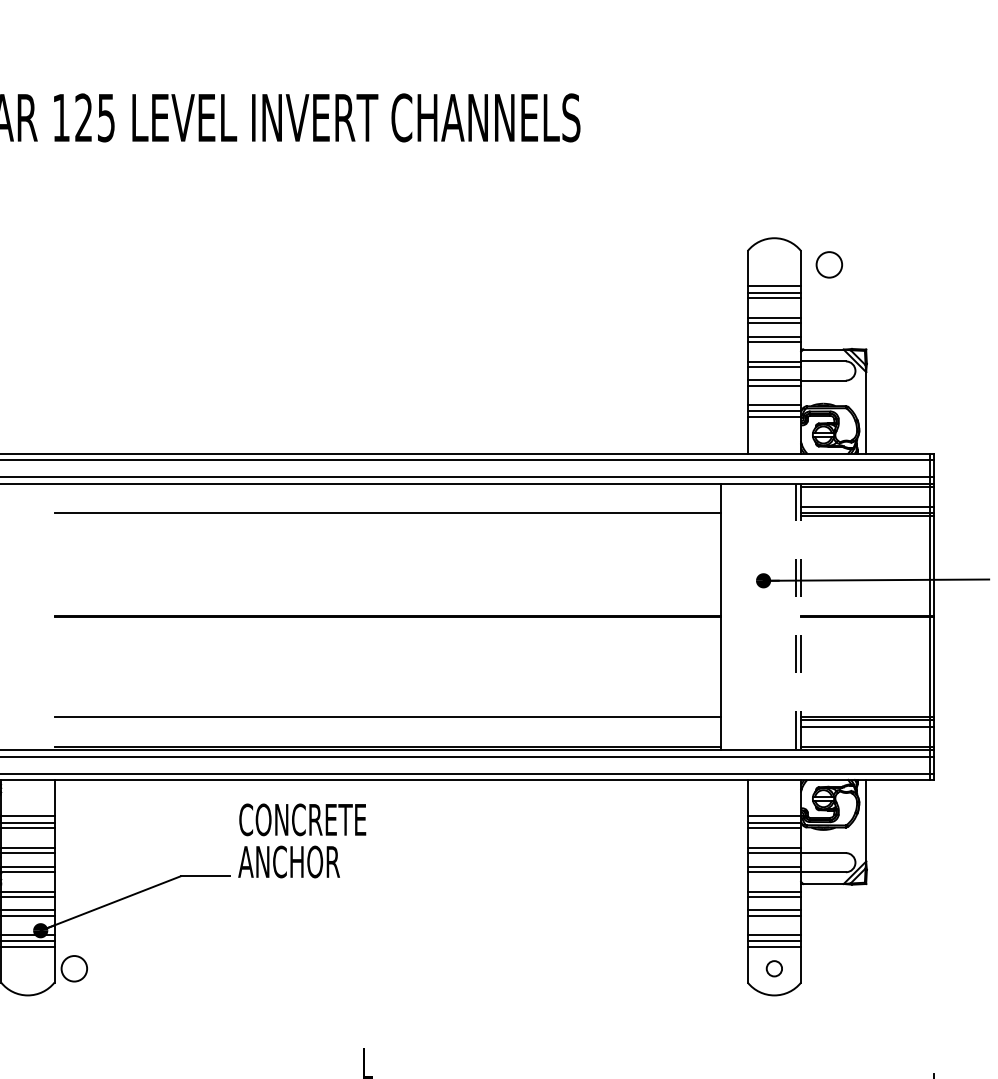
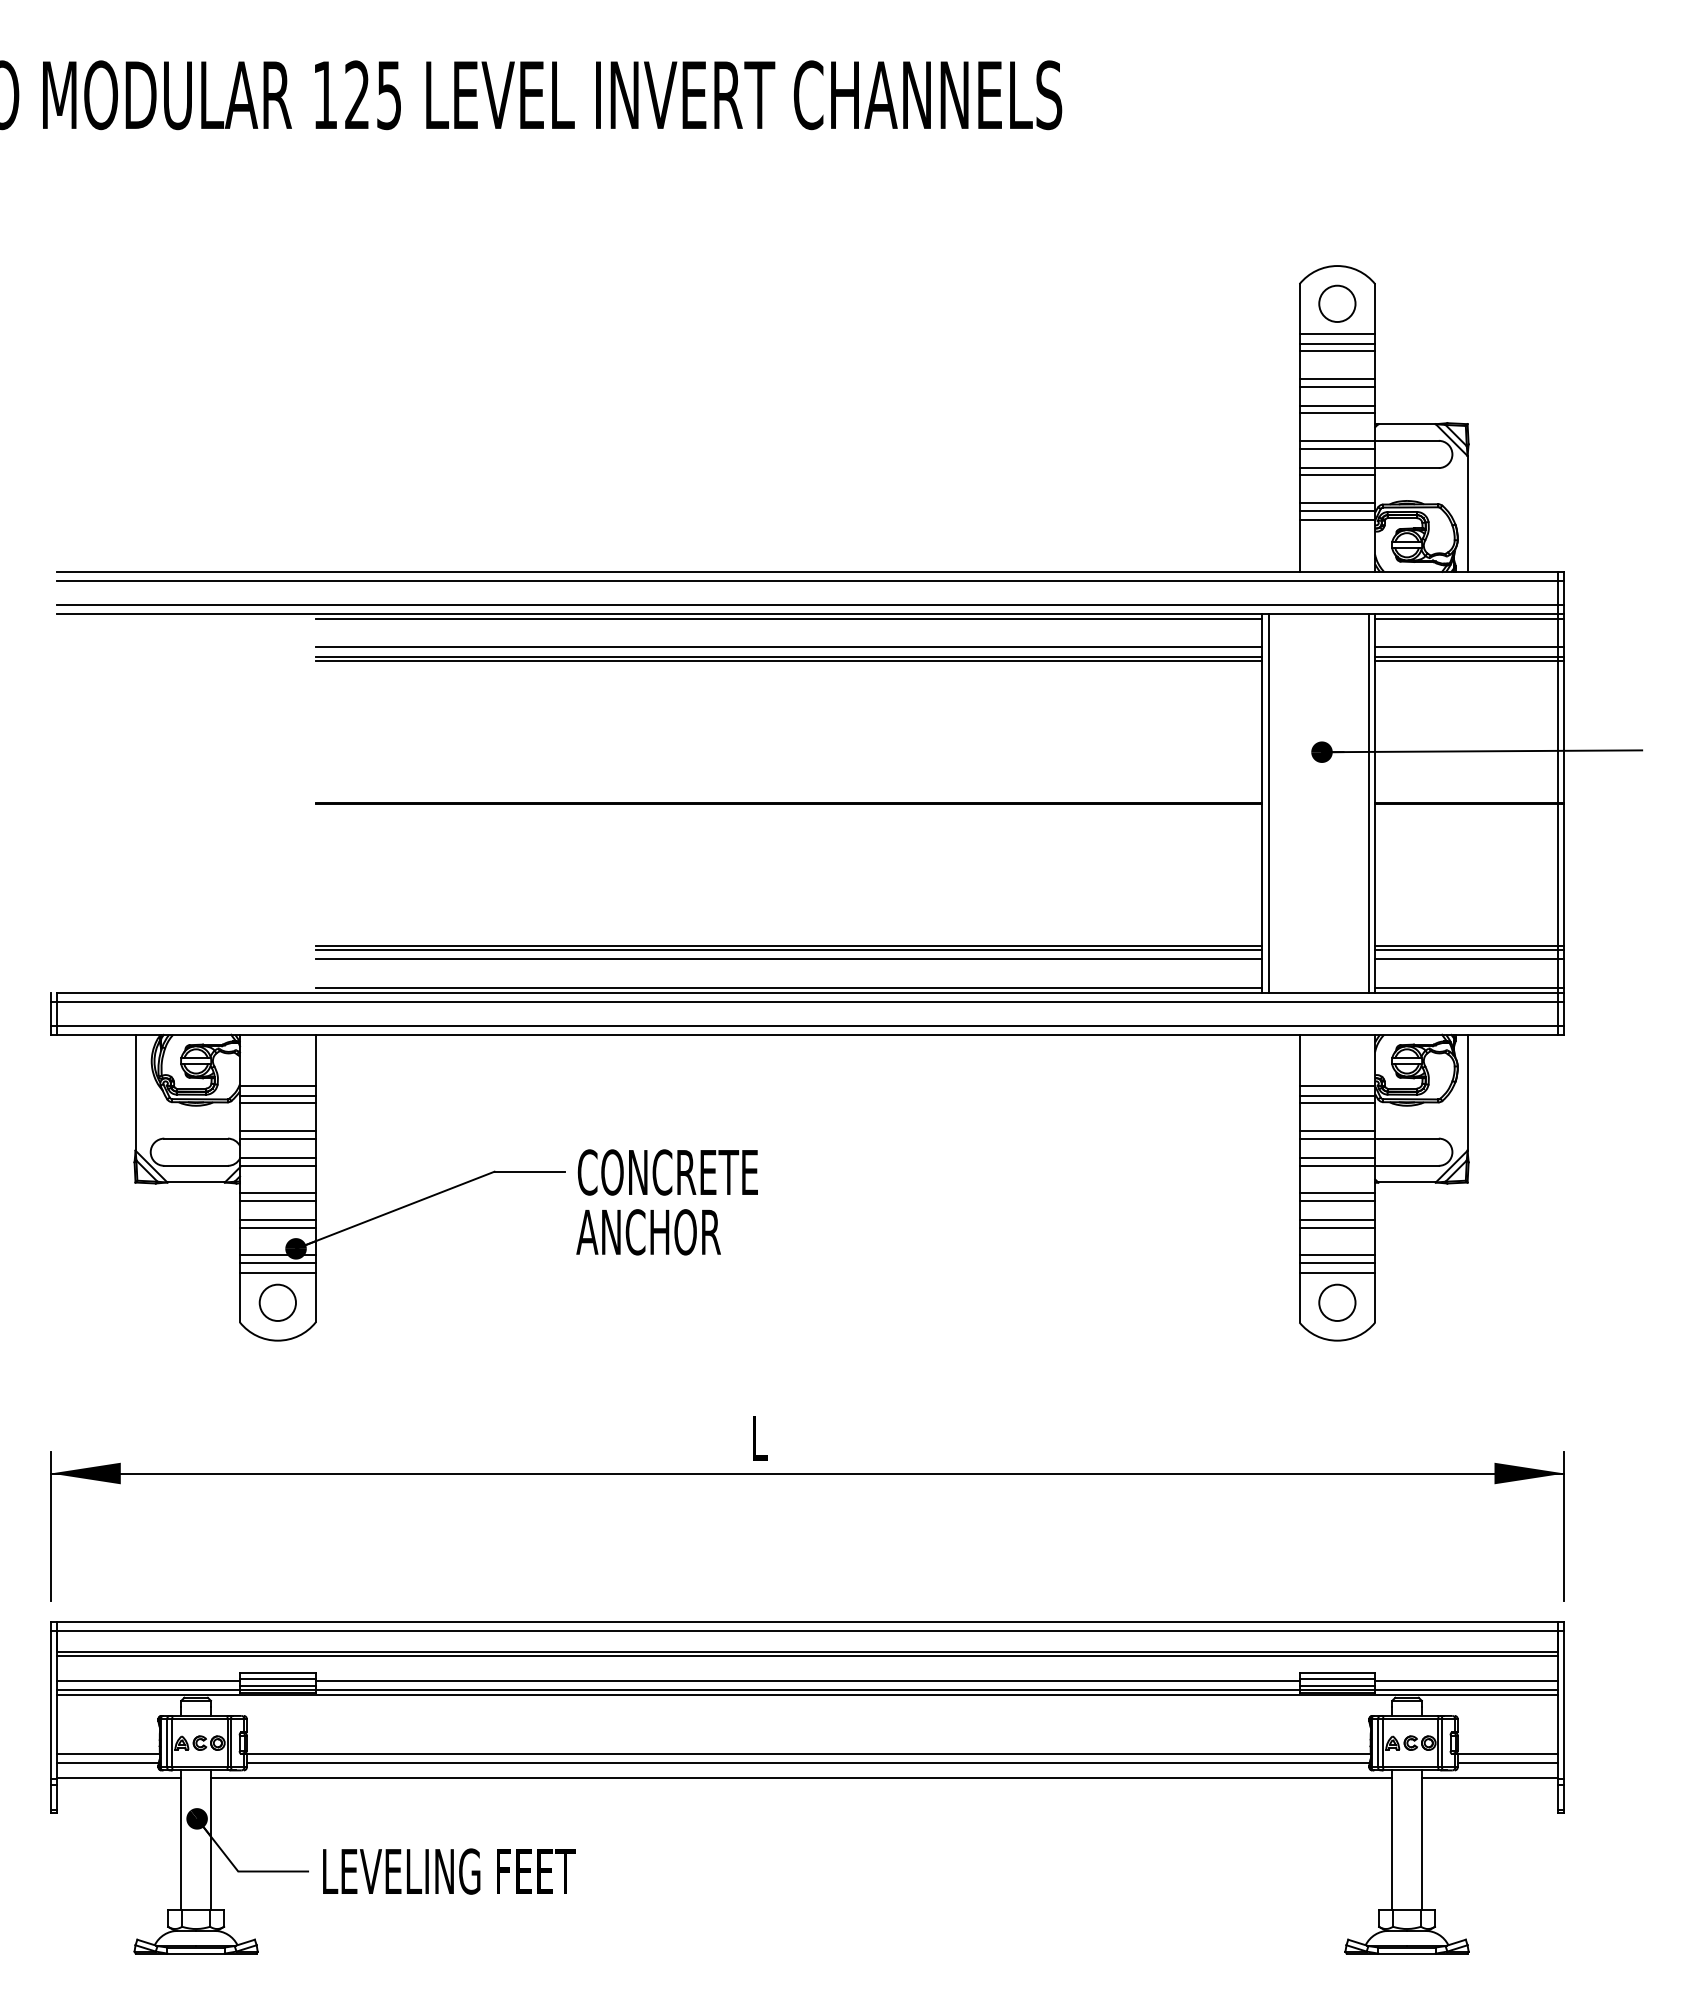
circle: (829, 264) -> (1337, 303), moved
line: (387, 486) -> (788, 618), added
line: (387, 507) -> (788, 647), added
line: (387, 516) -> (788, 660), added
line: (725, 616) -> (1268, 803), added
line: (796, 616) -> (1368, 803), dashed -> solid
line: (801, 616) -> (1375, 803), dashed -> solid
line: (387, 720) -> (788, 950), added
line: (387, 726) -> (788, 959), added
text: (301, 841) -> (666, 1202), moved
circle: (74, 968) -> (277, 1302), moved
circle: (774, 968) -> (1337, 1302), size x1.67

